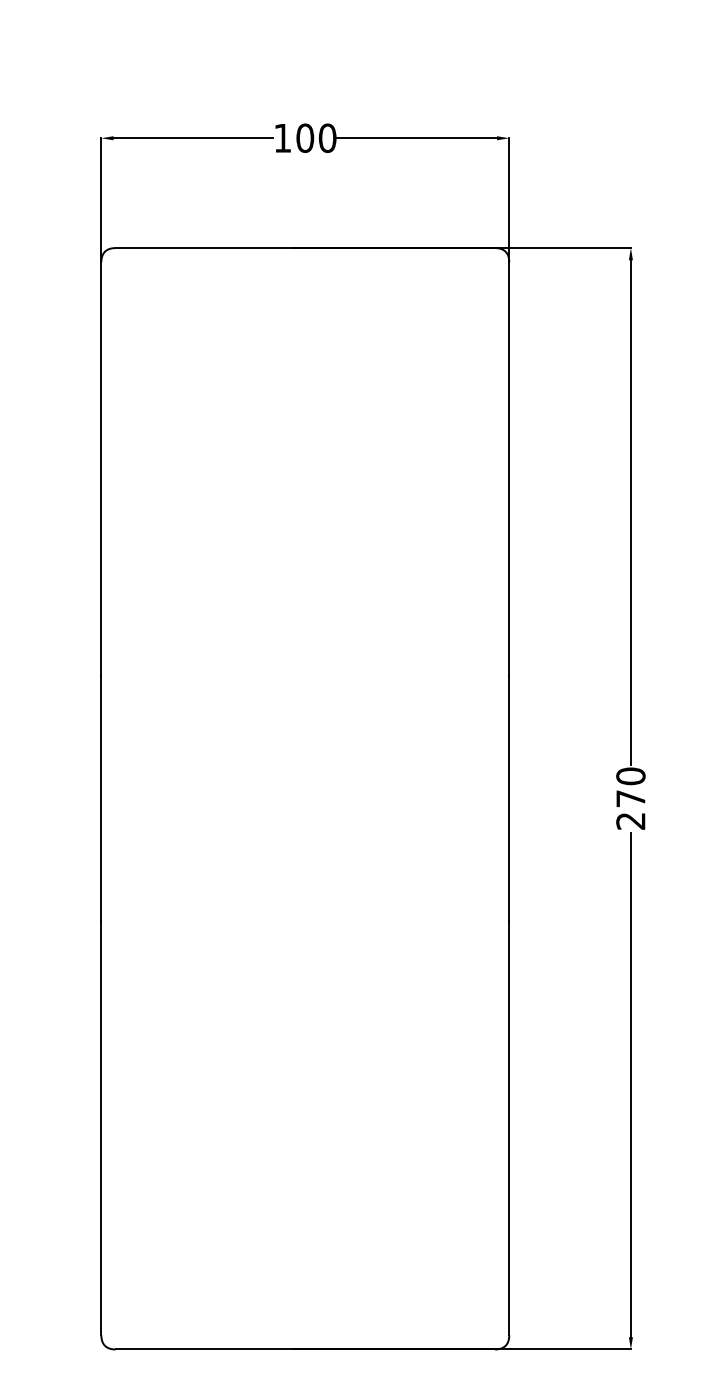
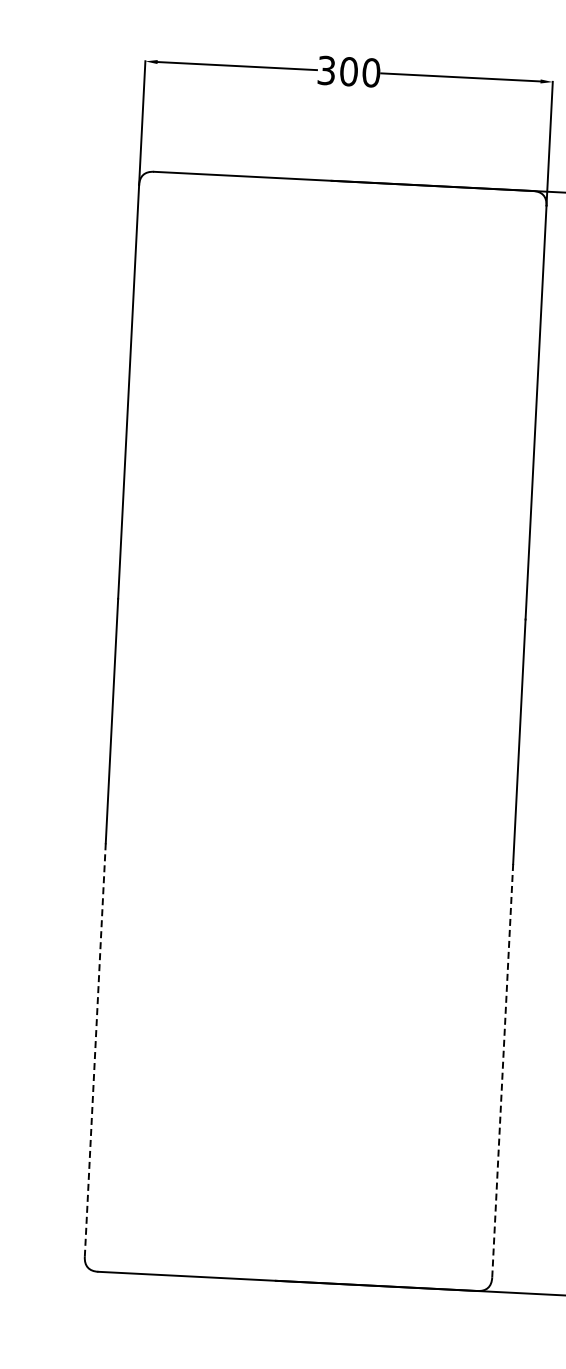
text: (282, 137) -> (326, 69), 100 -> 300
line: (509, 1127) -> (502, 1070), solid -> dashed
line: (101, 1128) -> (95, 1050), solid -> dashed

